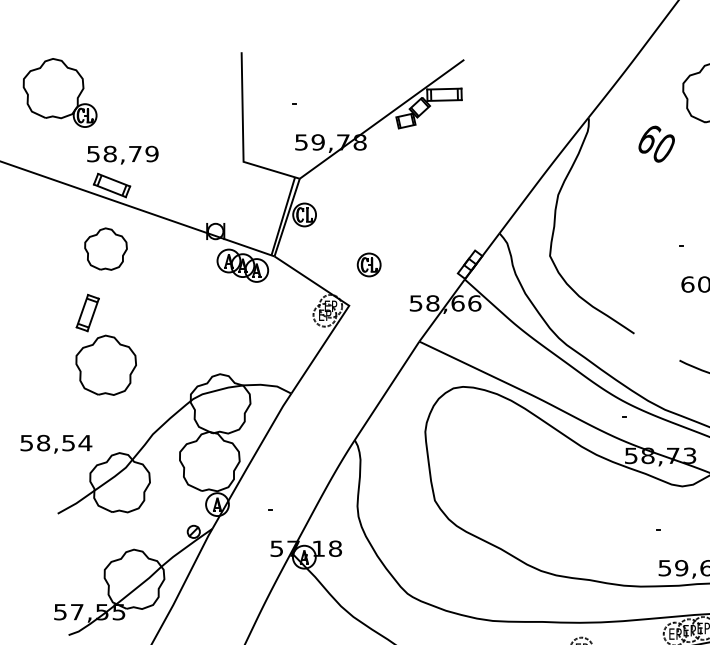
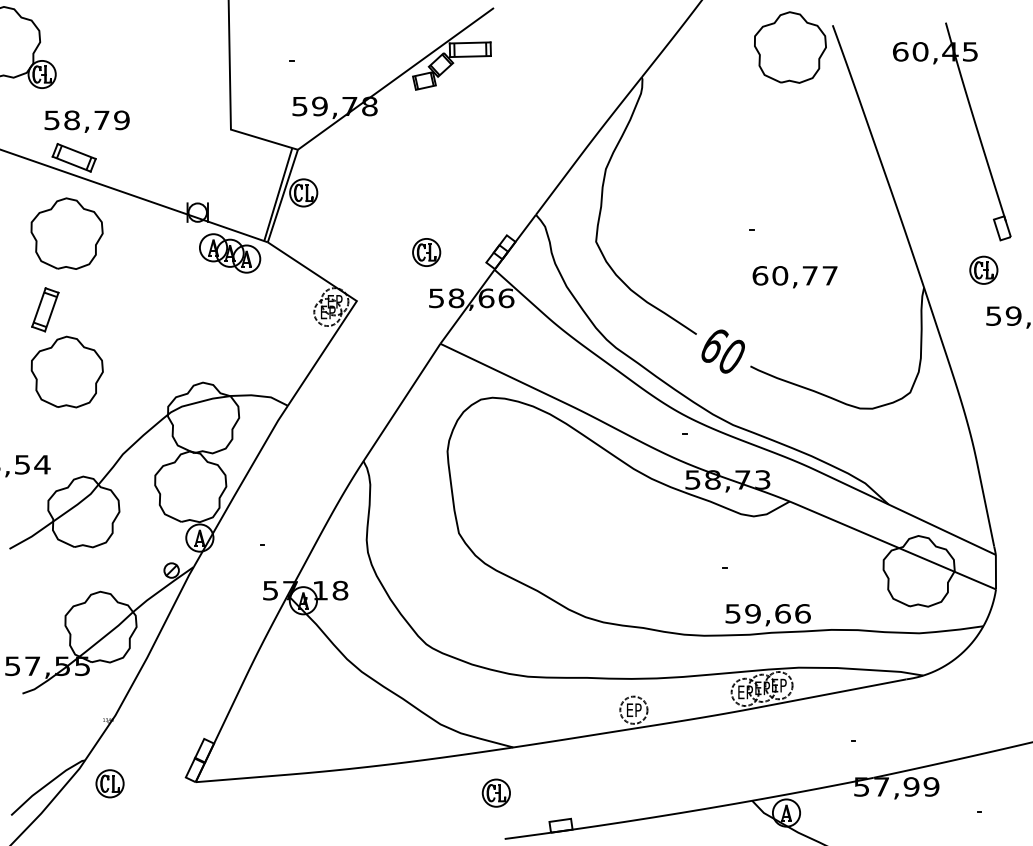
text: (656, 144) -> (722, 351), moved
part: (105, 249) -> (66, 233), size x1.43
part: (369, 264) -> (426, 252), moved

